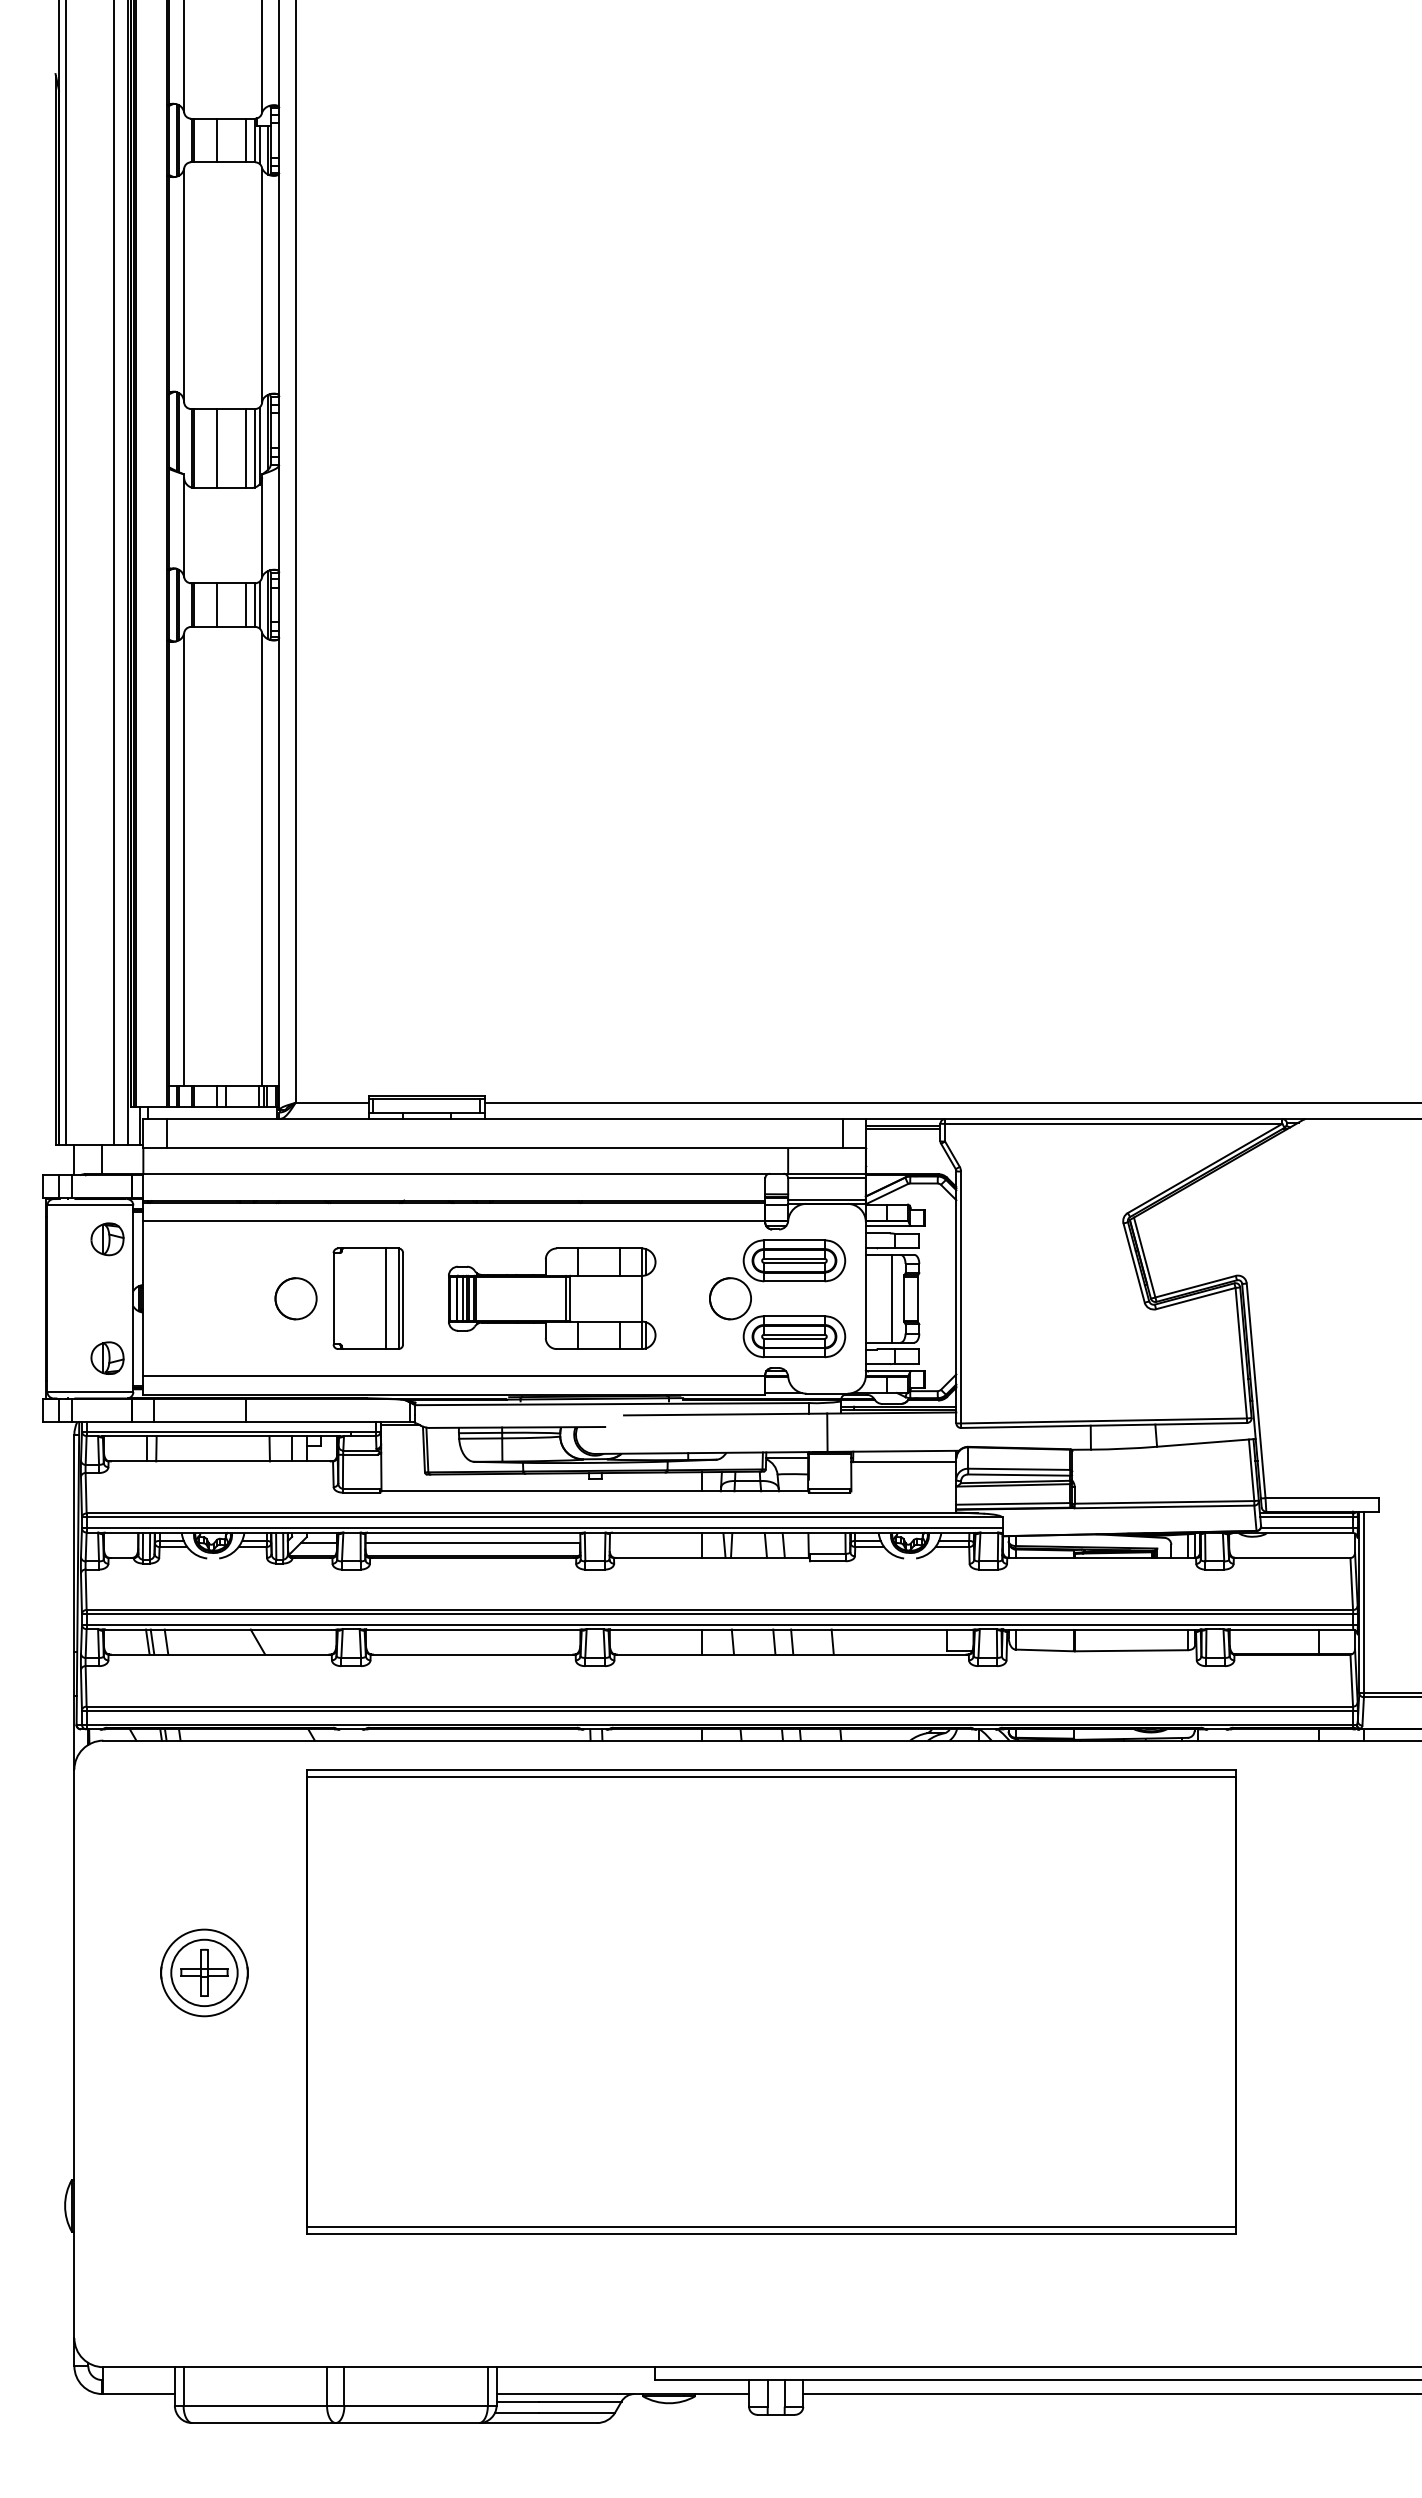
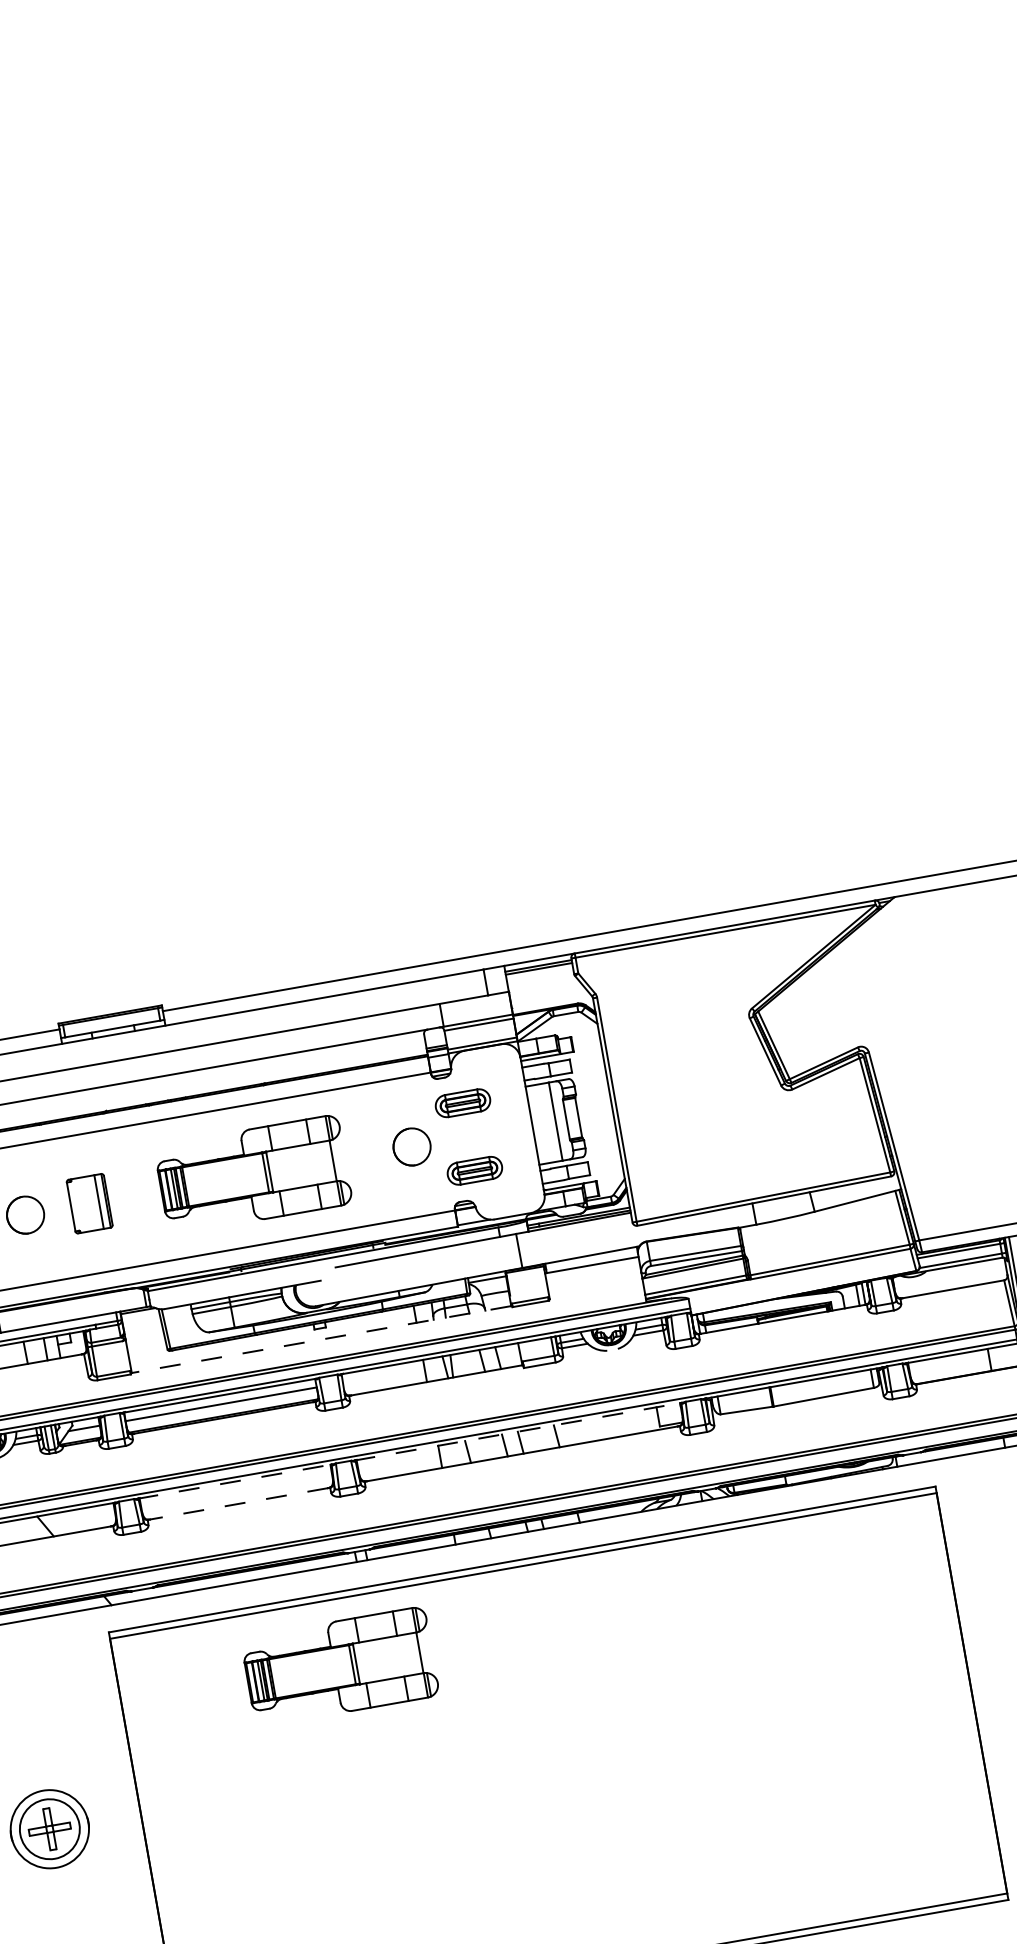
part: (794, 1260) -> (462, 1102), size x0.6
part: (367, 1298) -> (89, 1203), size x0.6
part: (794, 1336) -> (474, 1170), size x0.6
line: (594, 1491) -> (321, 1339), solid -> dashed
line: (473, 1629) -> (235, 1481), solid -> dashed
line: (792, 1629) -> (519, 1431), solid -> dashed
line: (472, 1654) -> (238, 1503), solid -> dashed
part: (552, 1851) -> (340, 1666), added

